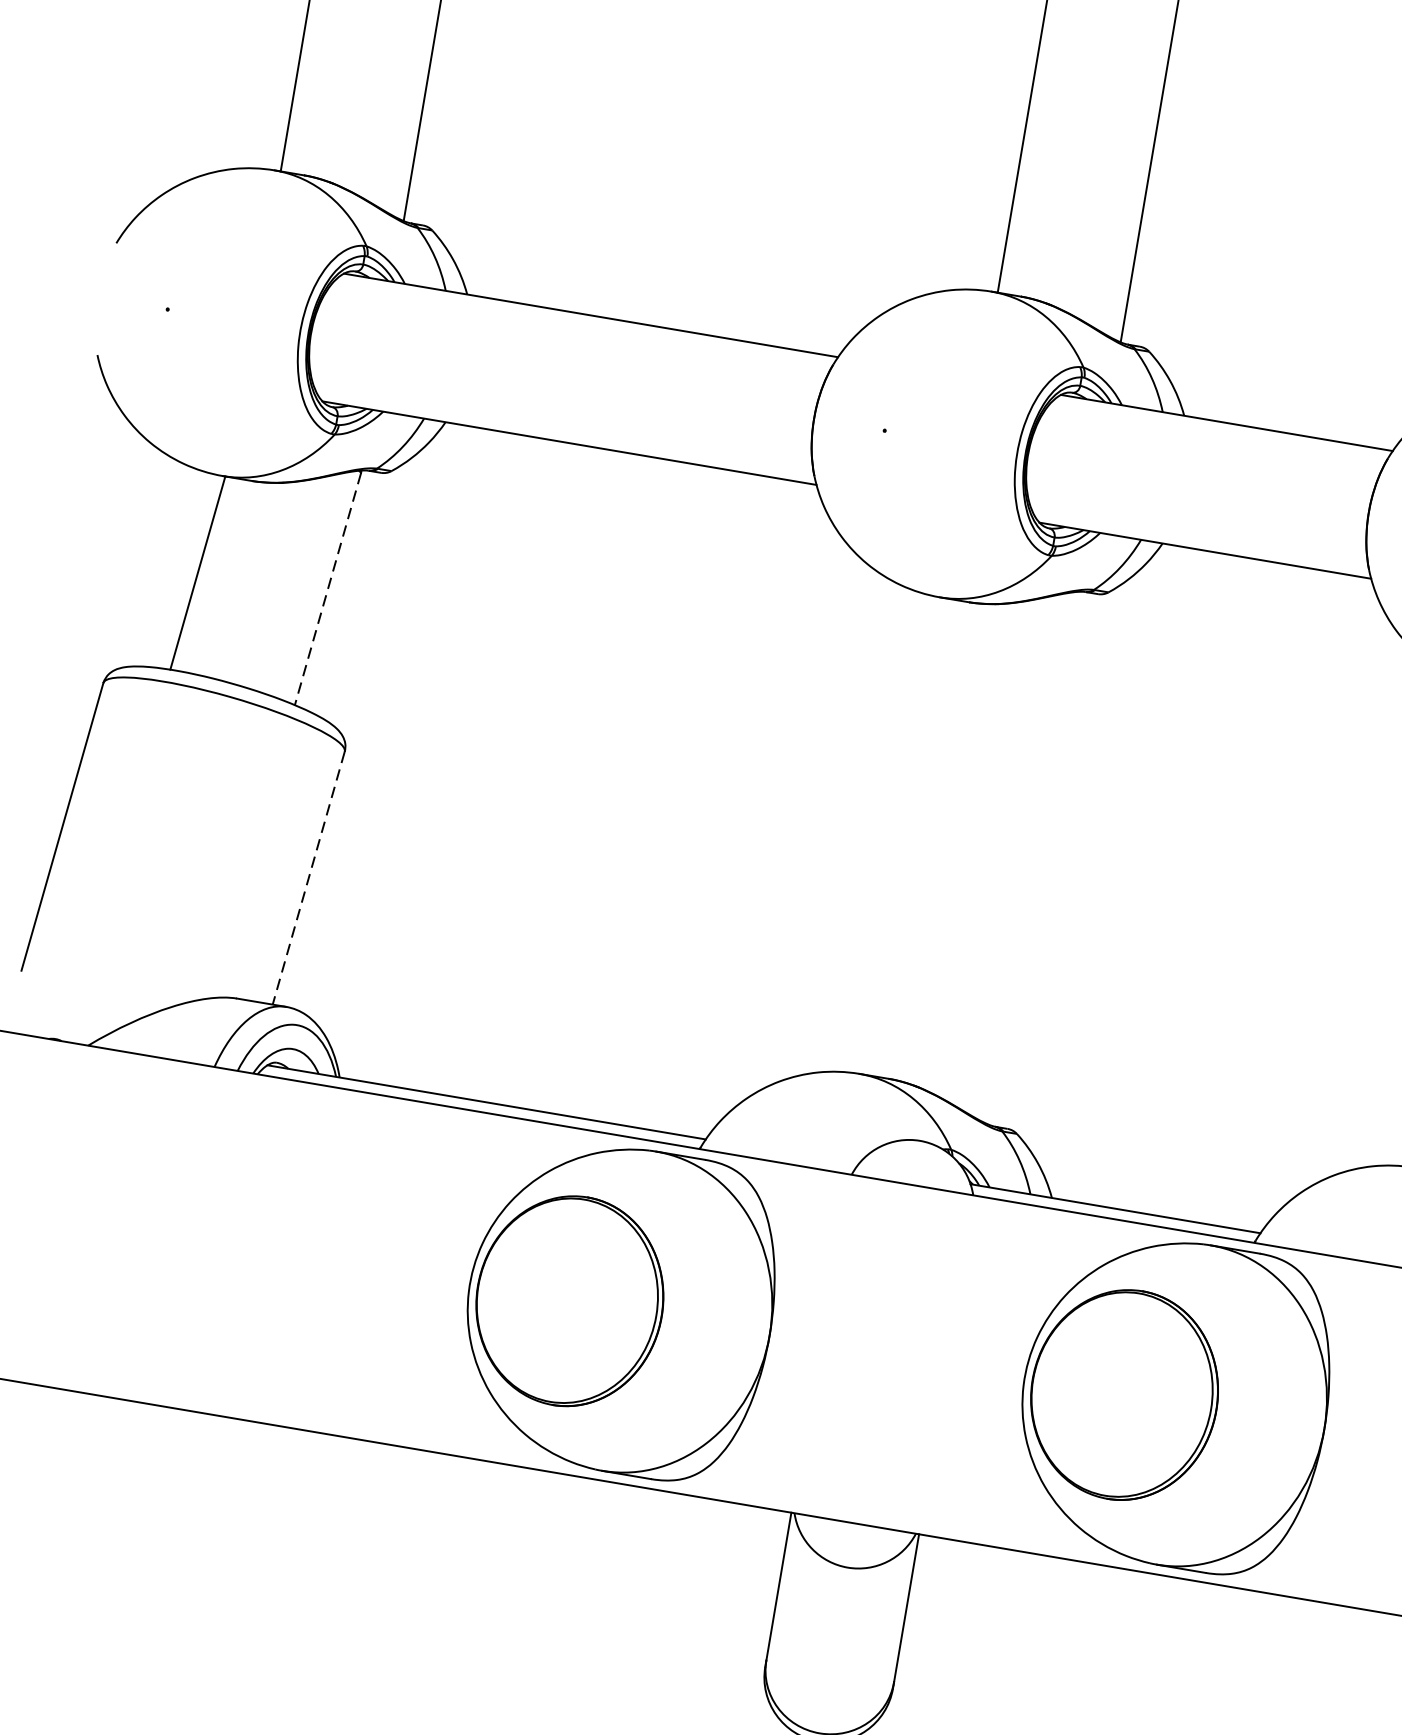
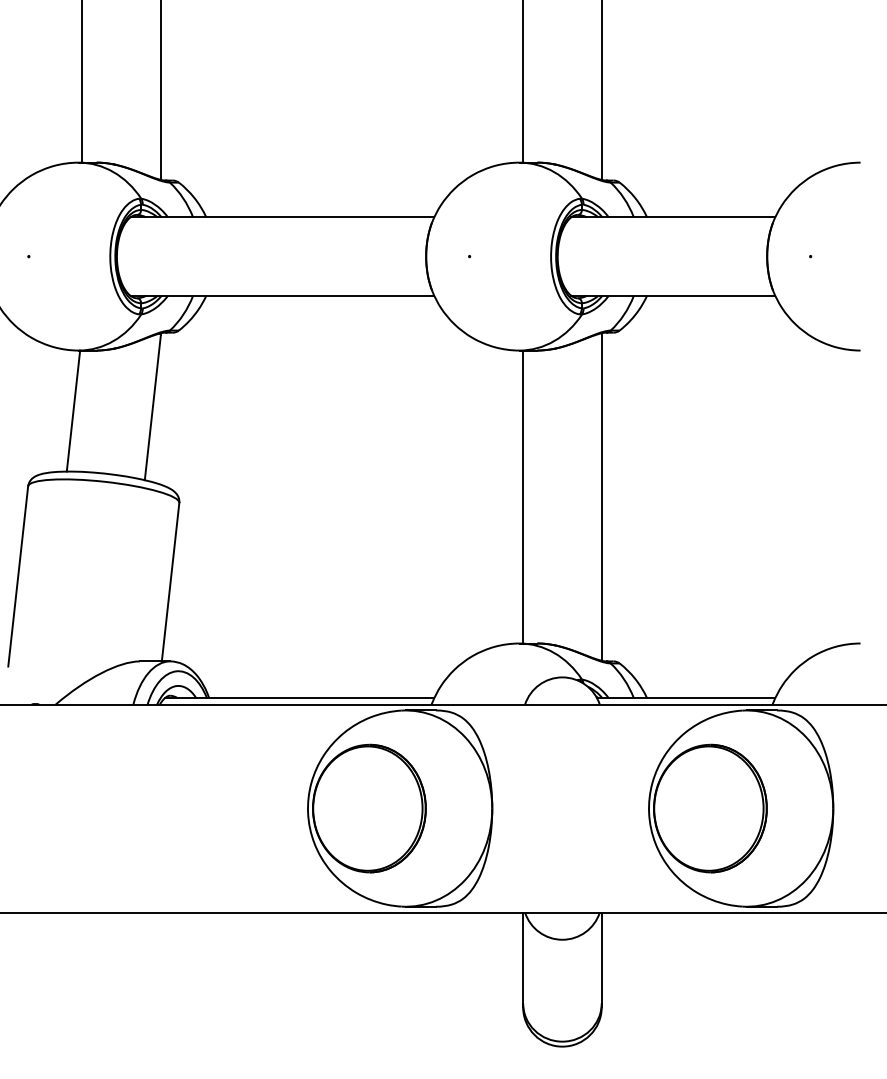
line: (327, 590) -> (152, 408), dashed -> solid
line: (906, 835) -> (523, 496), added
line: (1033, 857) -> (601, 496), added
line: (308, 878) -> (170, 582), dashed -> solid

